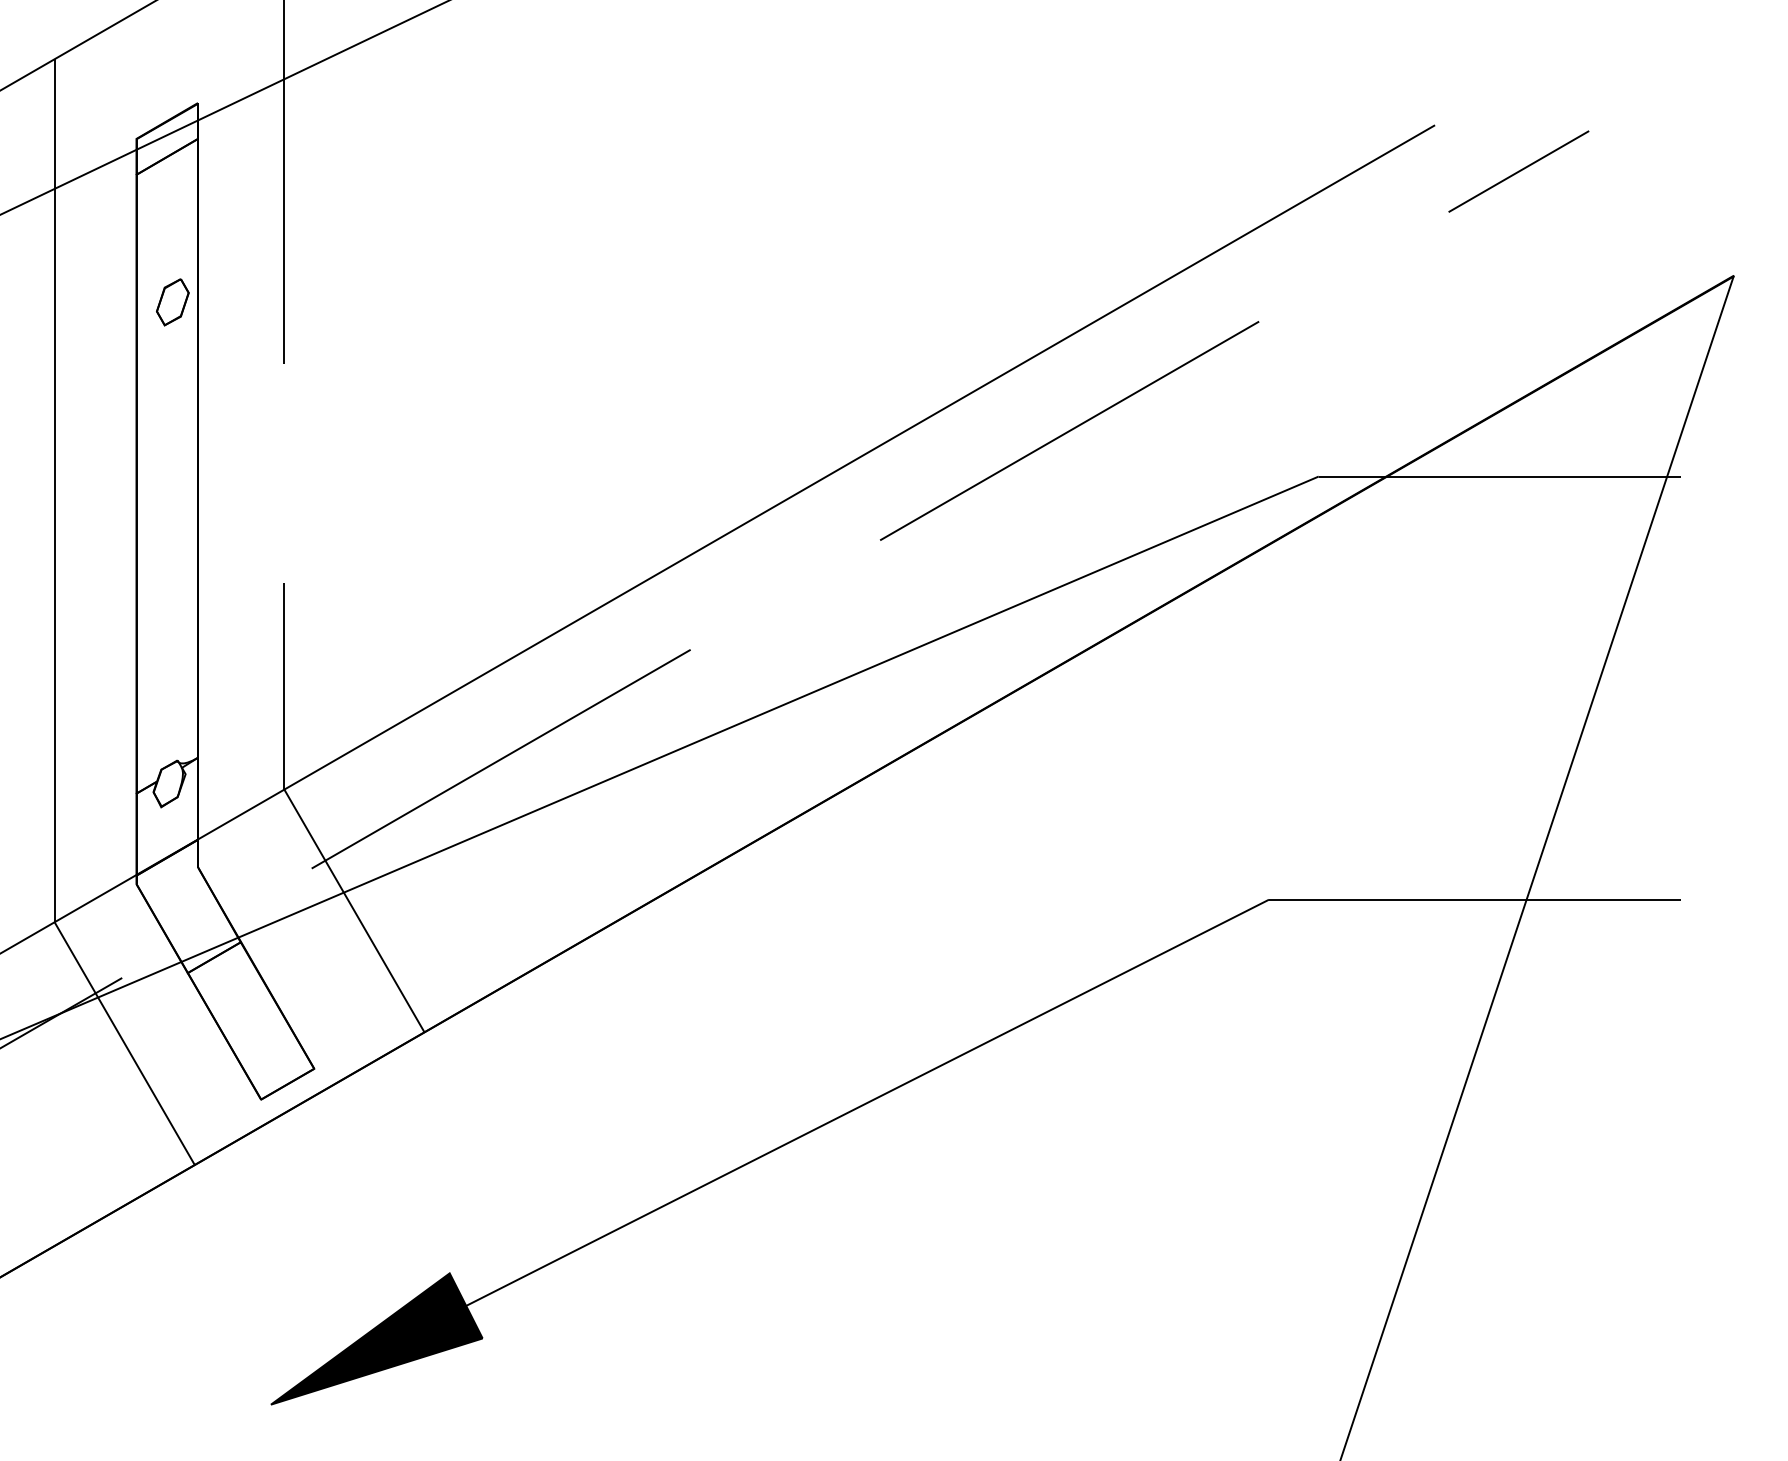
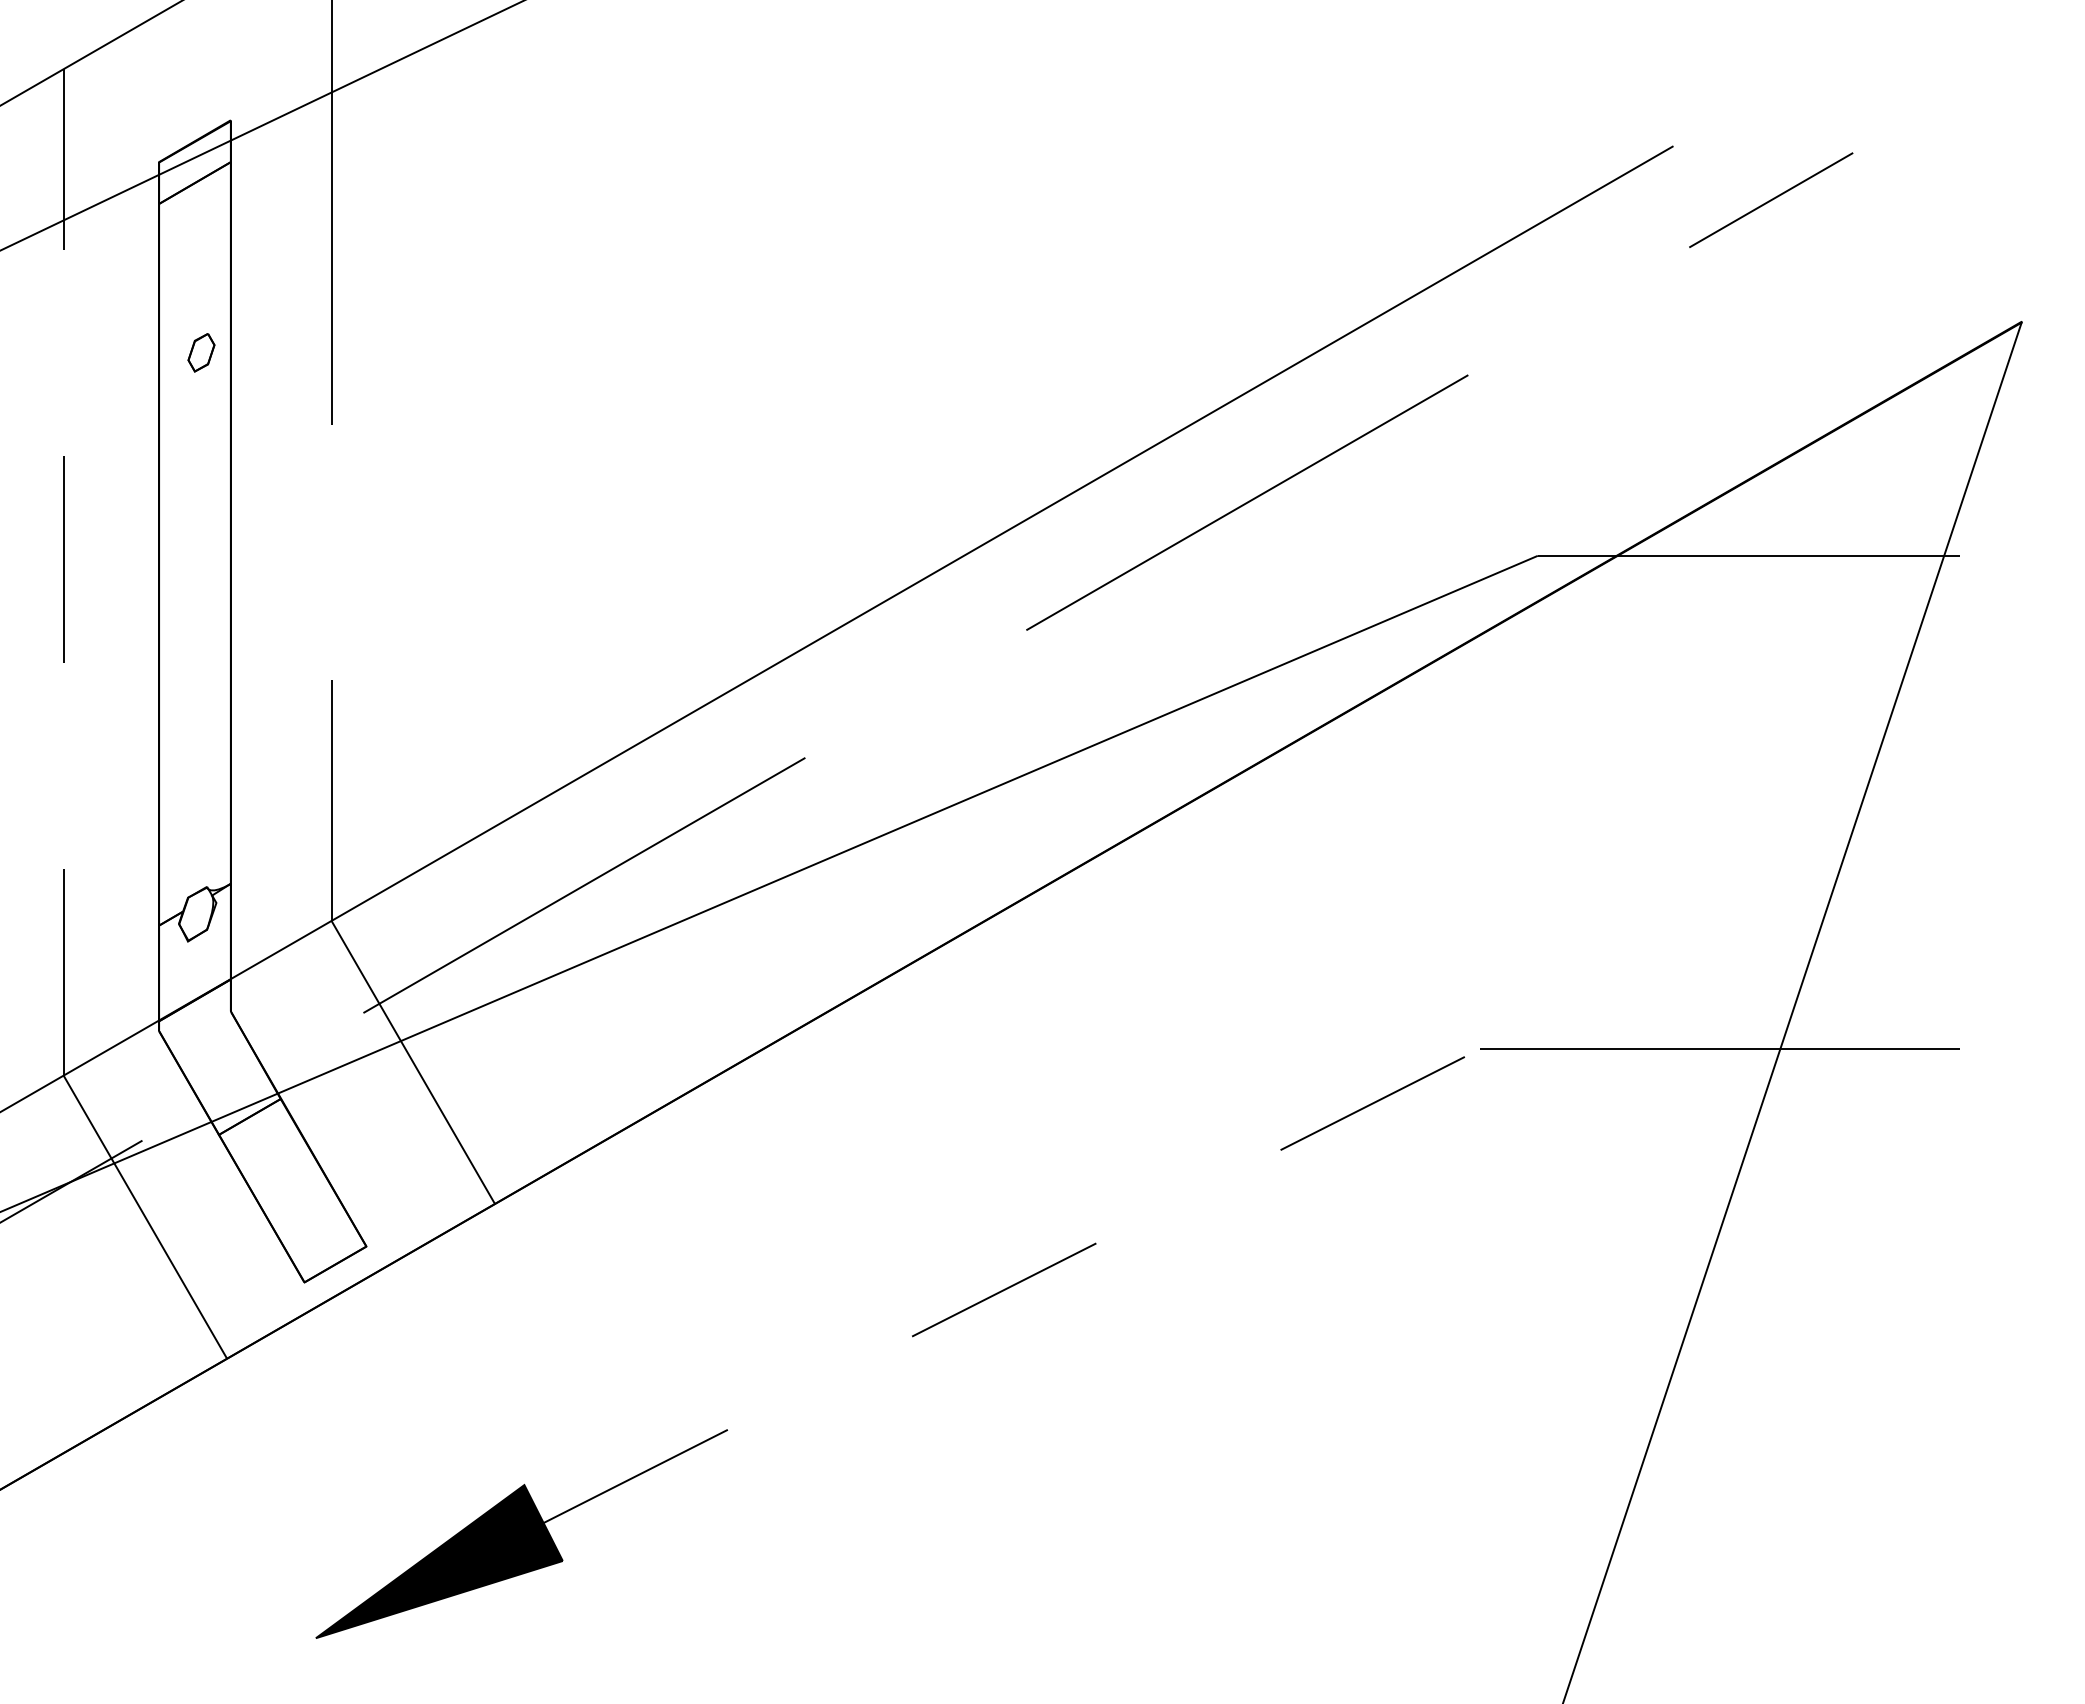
part: (172, 302) -> (201, 352), size x0.7
line: (54, 489) -> (63, 571), solid -> dashed
line: (867, 1103) -> (1011, 1286), solid -> dashed

